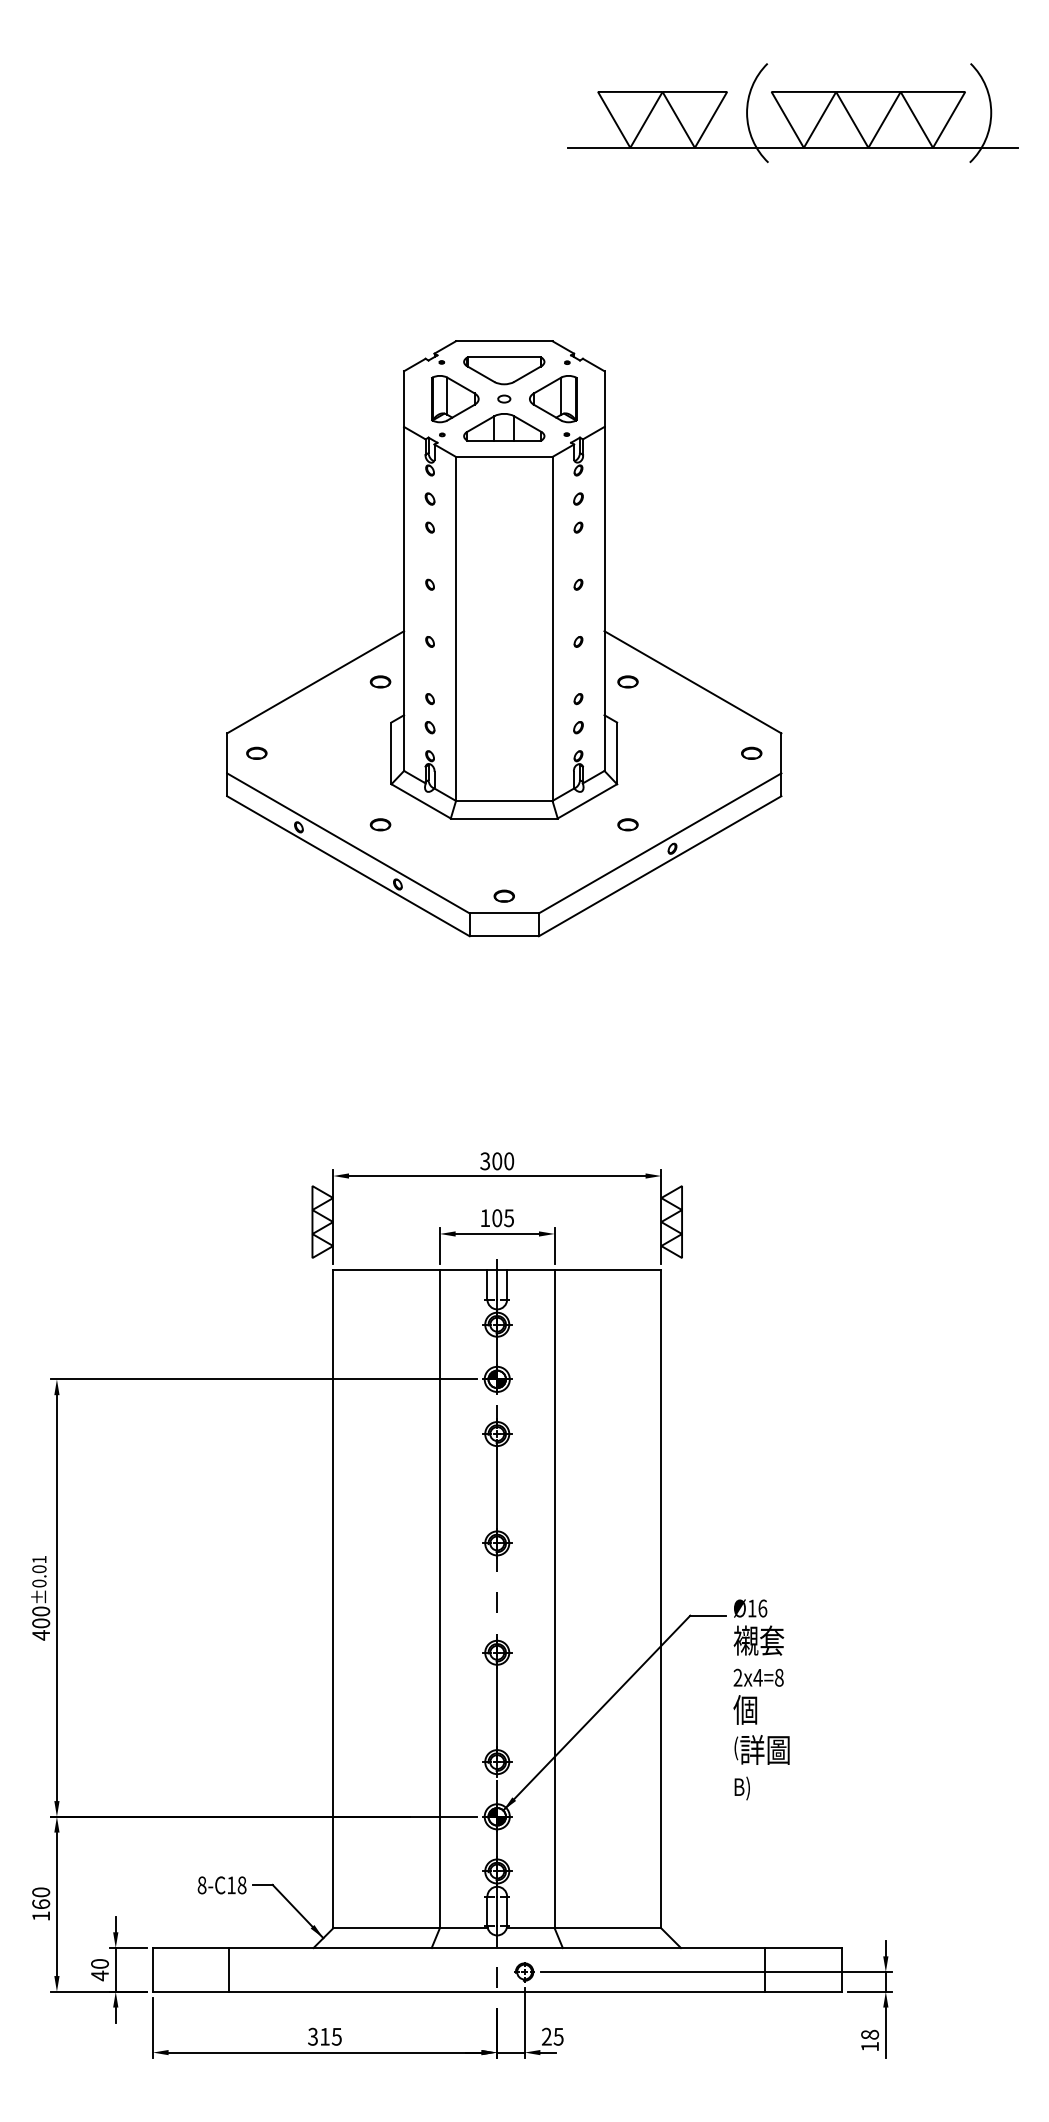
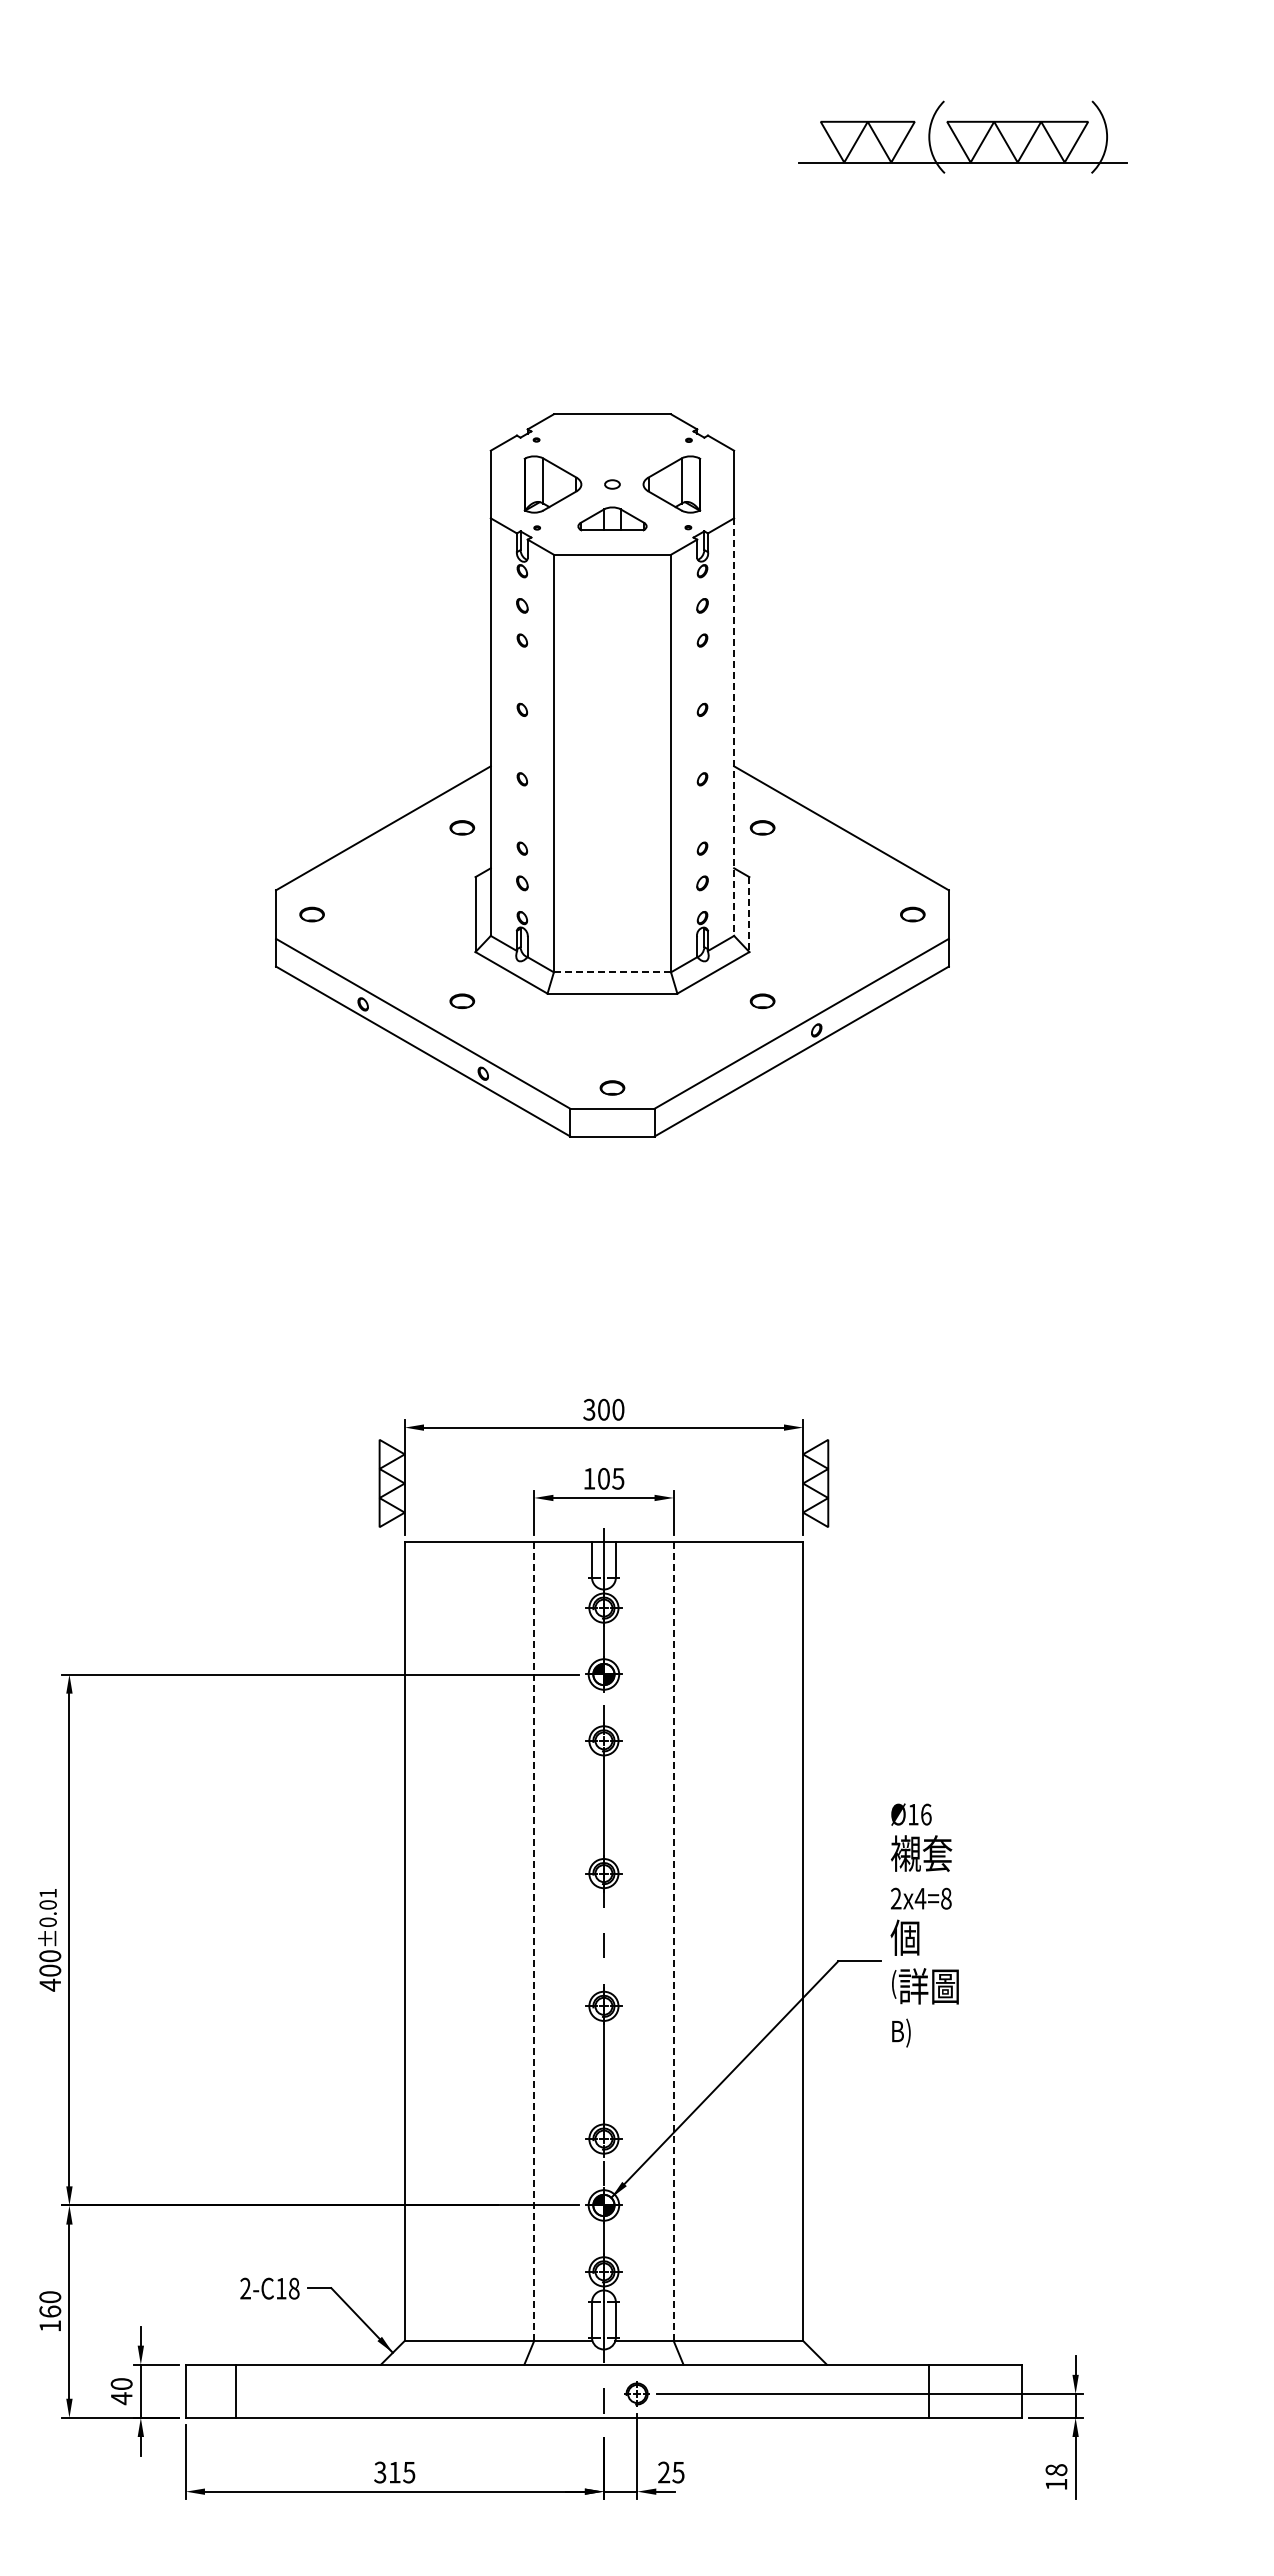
part: (792, 112) -> (962, 136), size x0.6
part: (504, 370) -> (612, 449), removed
part: (504, 427) -> (612, 518), size x0.7
line: (604, 599) -> (734, 727), solid -> dashed
line: (617, 754) -> (749, 915), solid -> dashed
line: (504, 801) -> (612, 972), solid -> dashed
line: (440, 1599) -> (534, 1941), solid -> dashed
line: (554, 1599) -> (673, 1941), solid -> dashed
text: (761, 1699) -> (924, 1925), moved
text: (201, 1885) -> (245, 2288), 8-C18 -> 2-C18
line: (229, 1969) -> (235, 2390), moved

